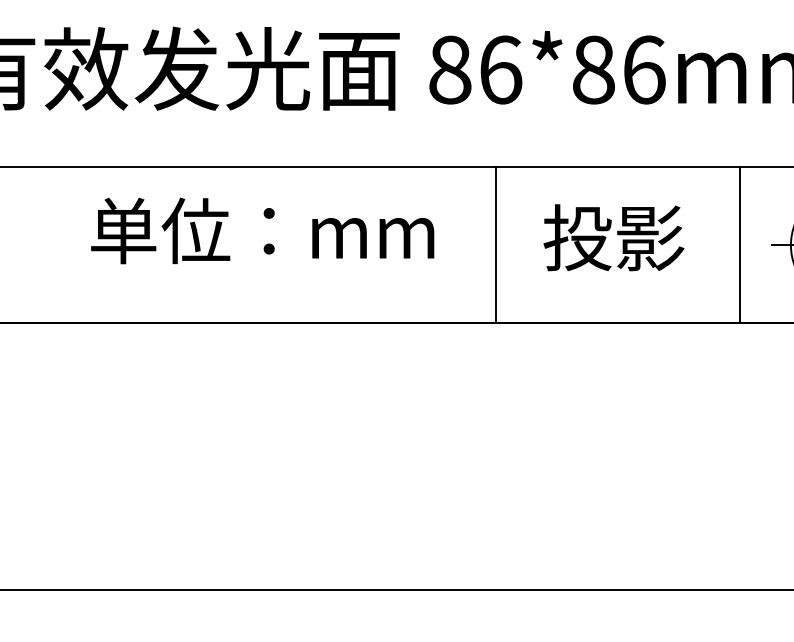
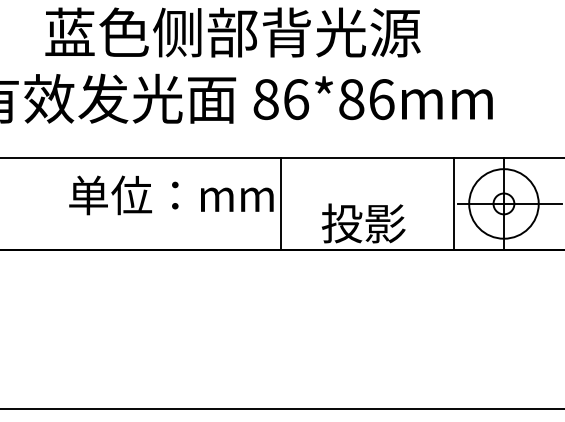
text: (262, 231) -> (171, 195), moved
text: (613, 237) -> (363, 223), moved
line: (496, 244) -> (280, 203), moved
line: (739, 244) -> (453, 203), moved

